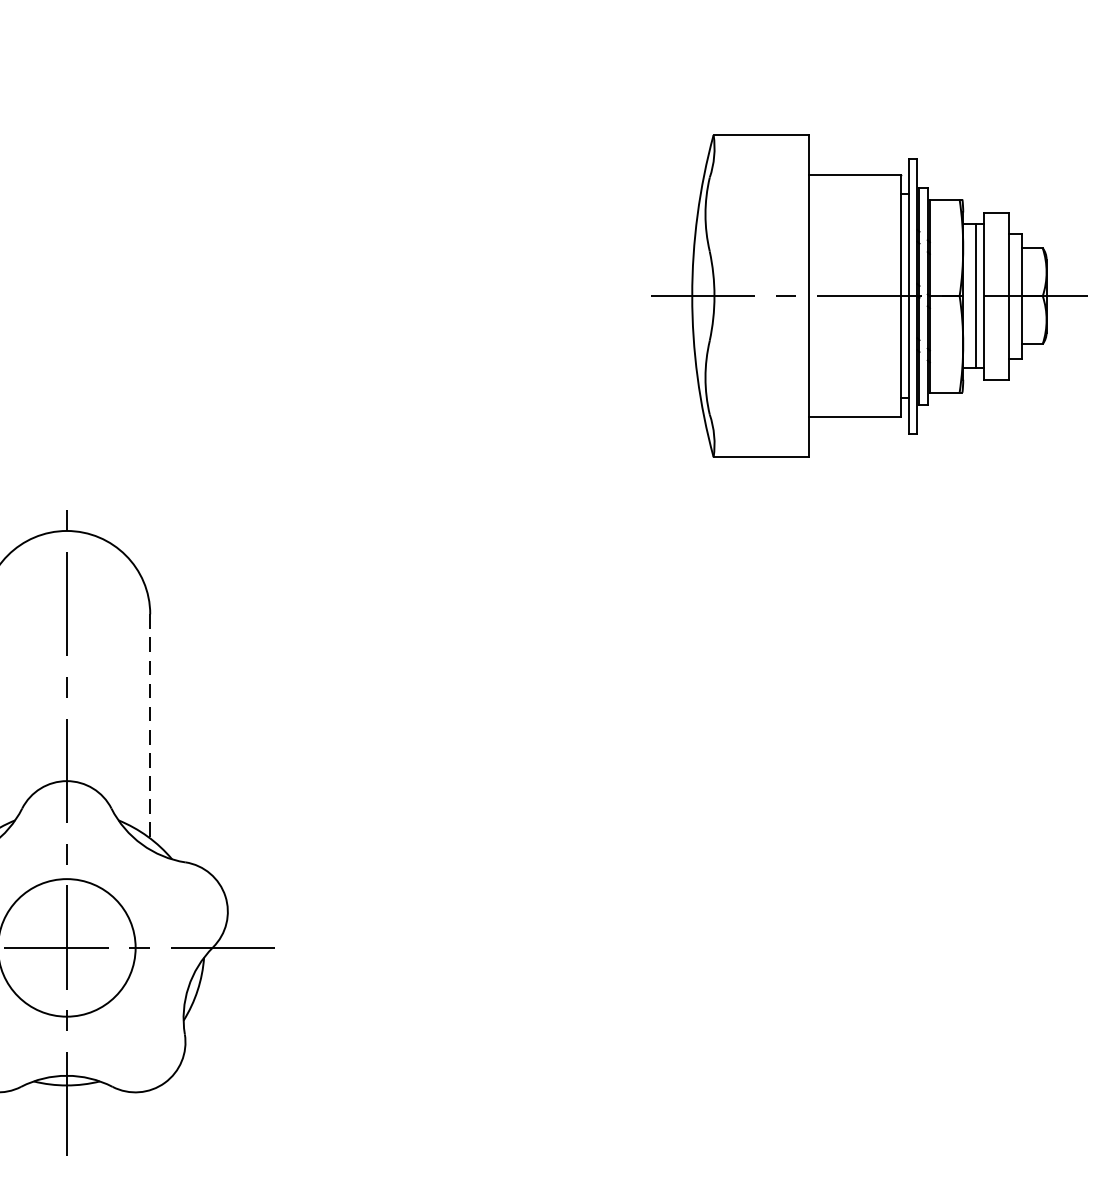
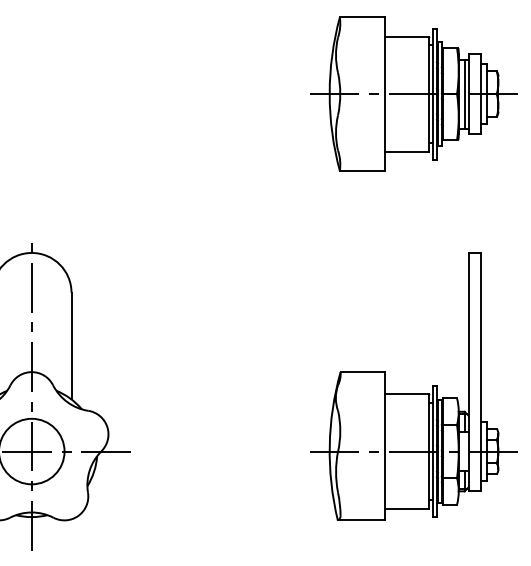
part: (868, 294) -> (413, 93), moved
line: (150, 727) -> (71, 346), dashed -> solid
part: (868, 825) -> (413, 393), added

